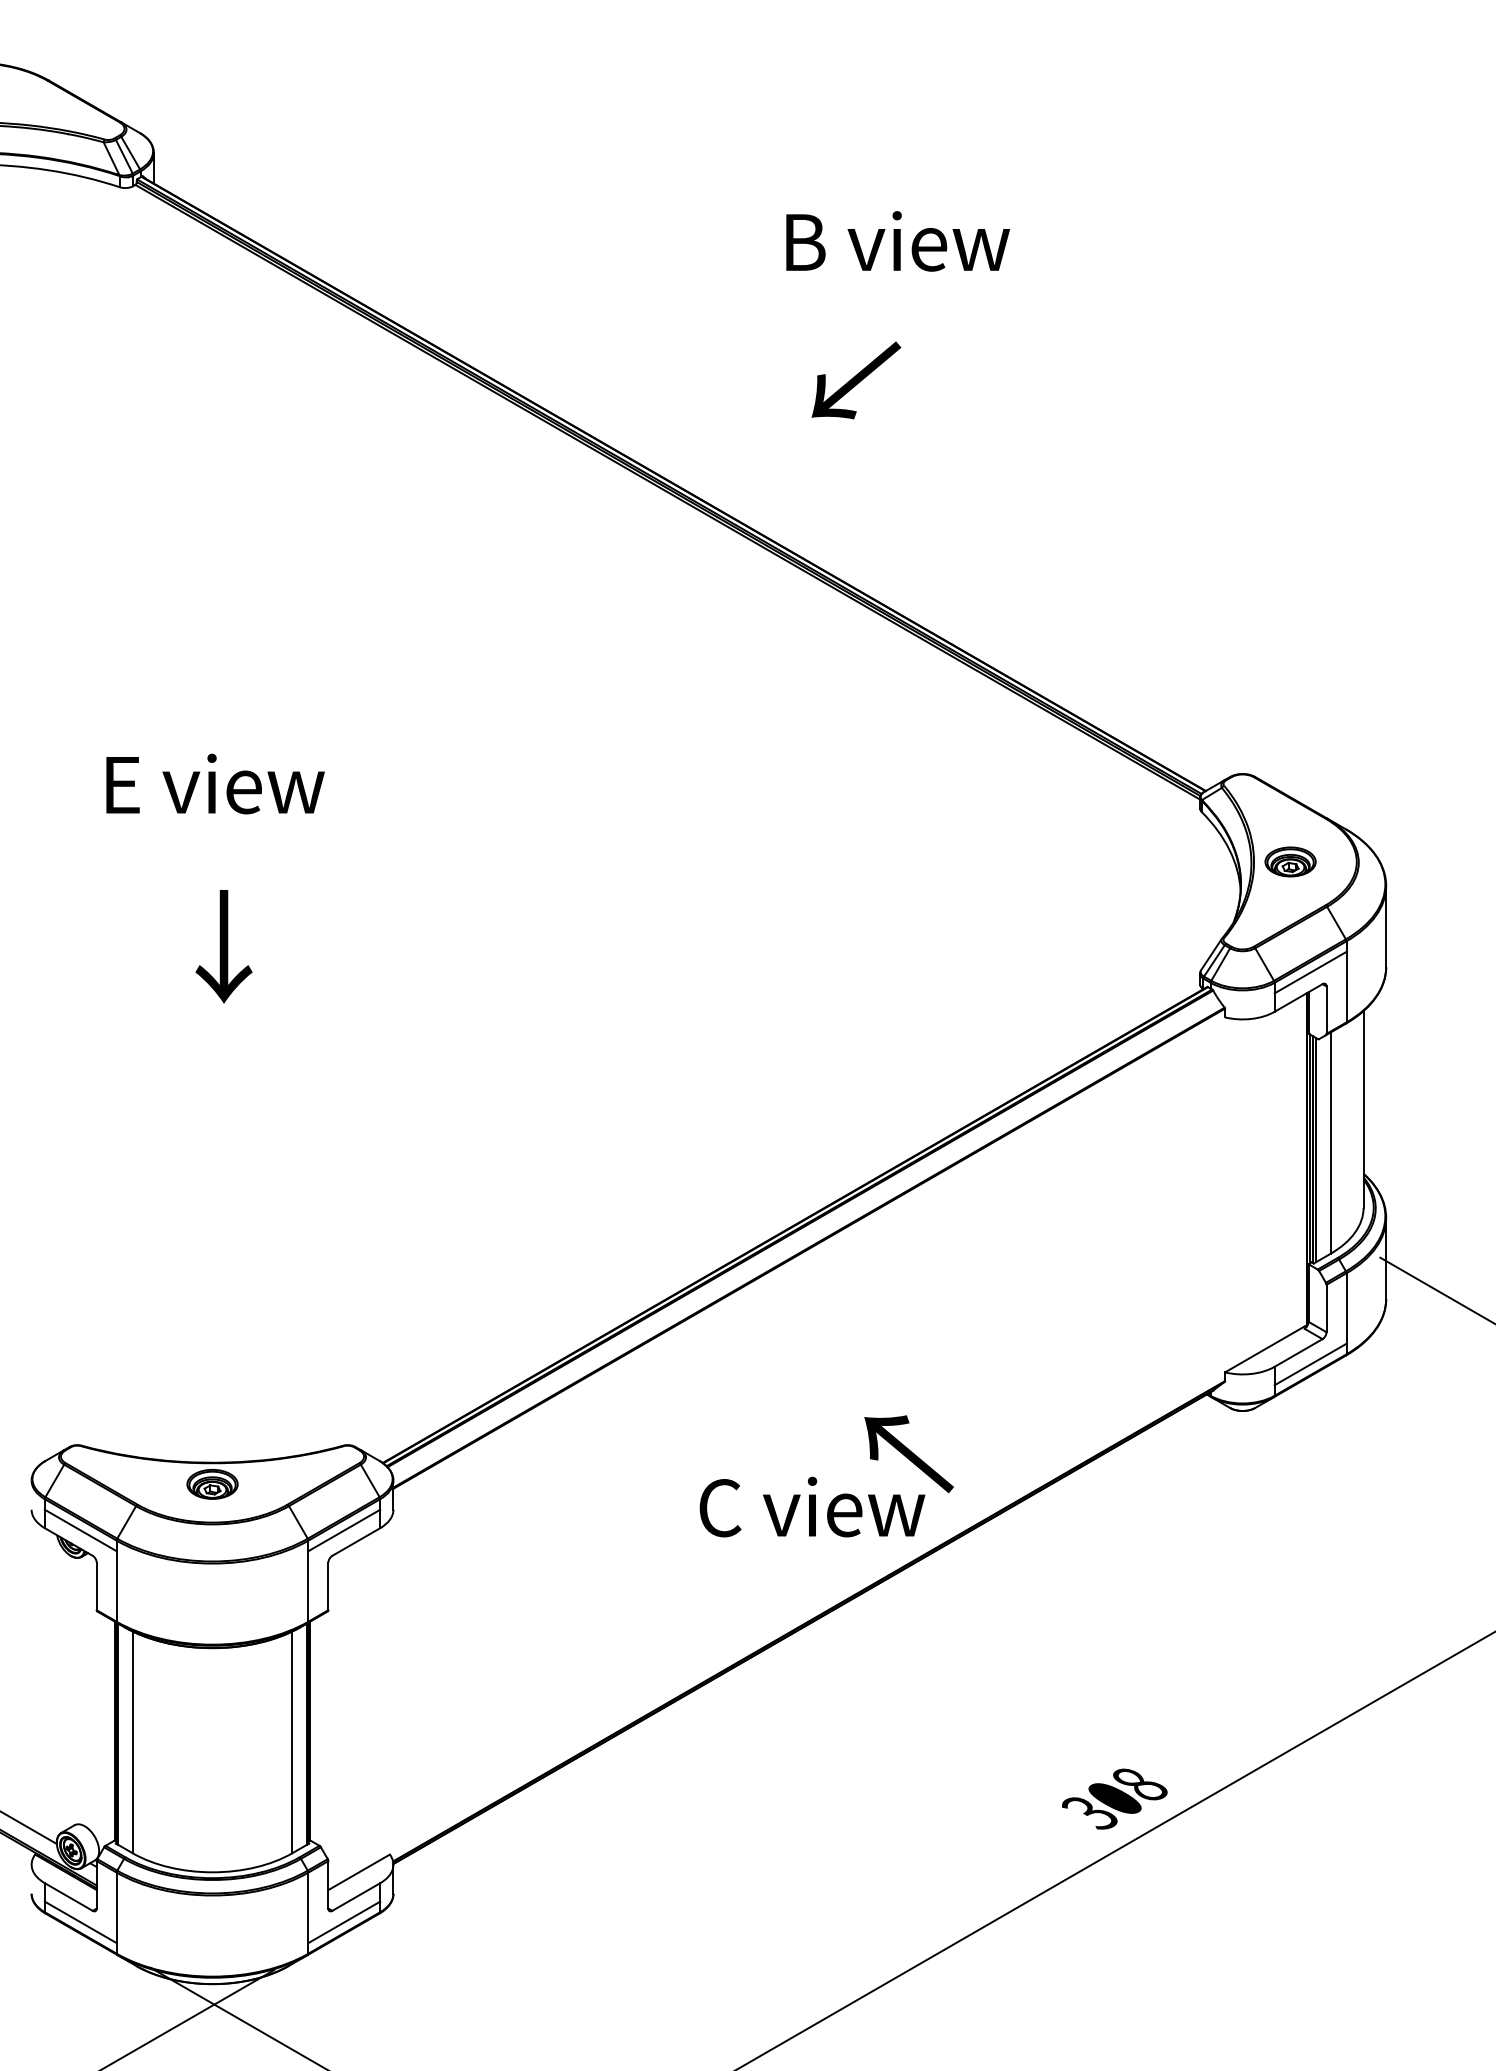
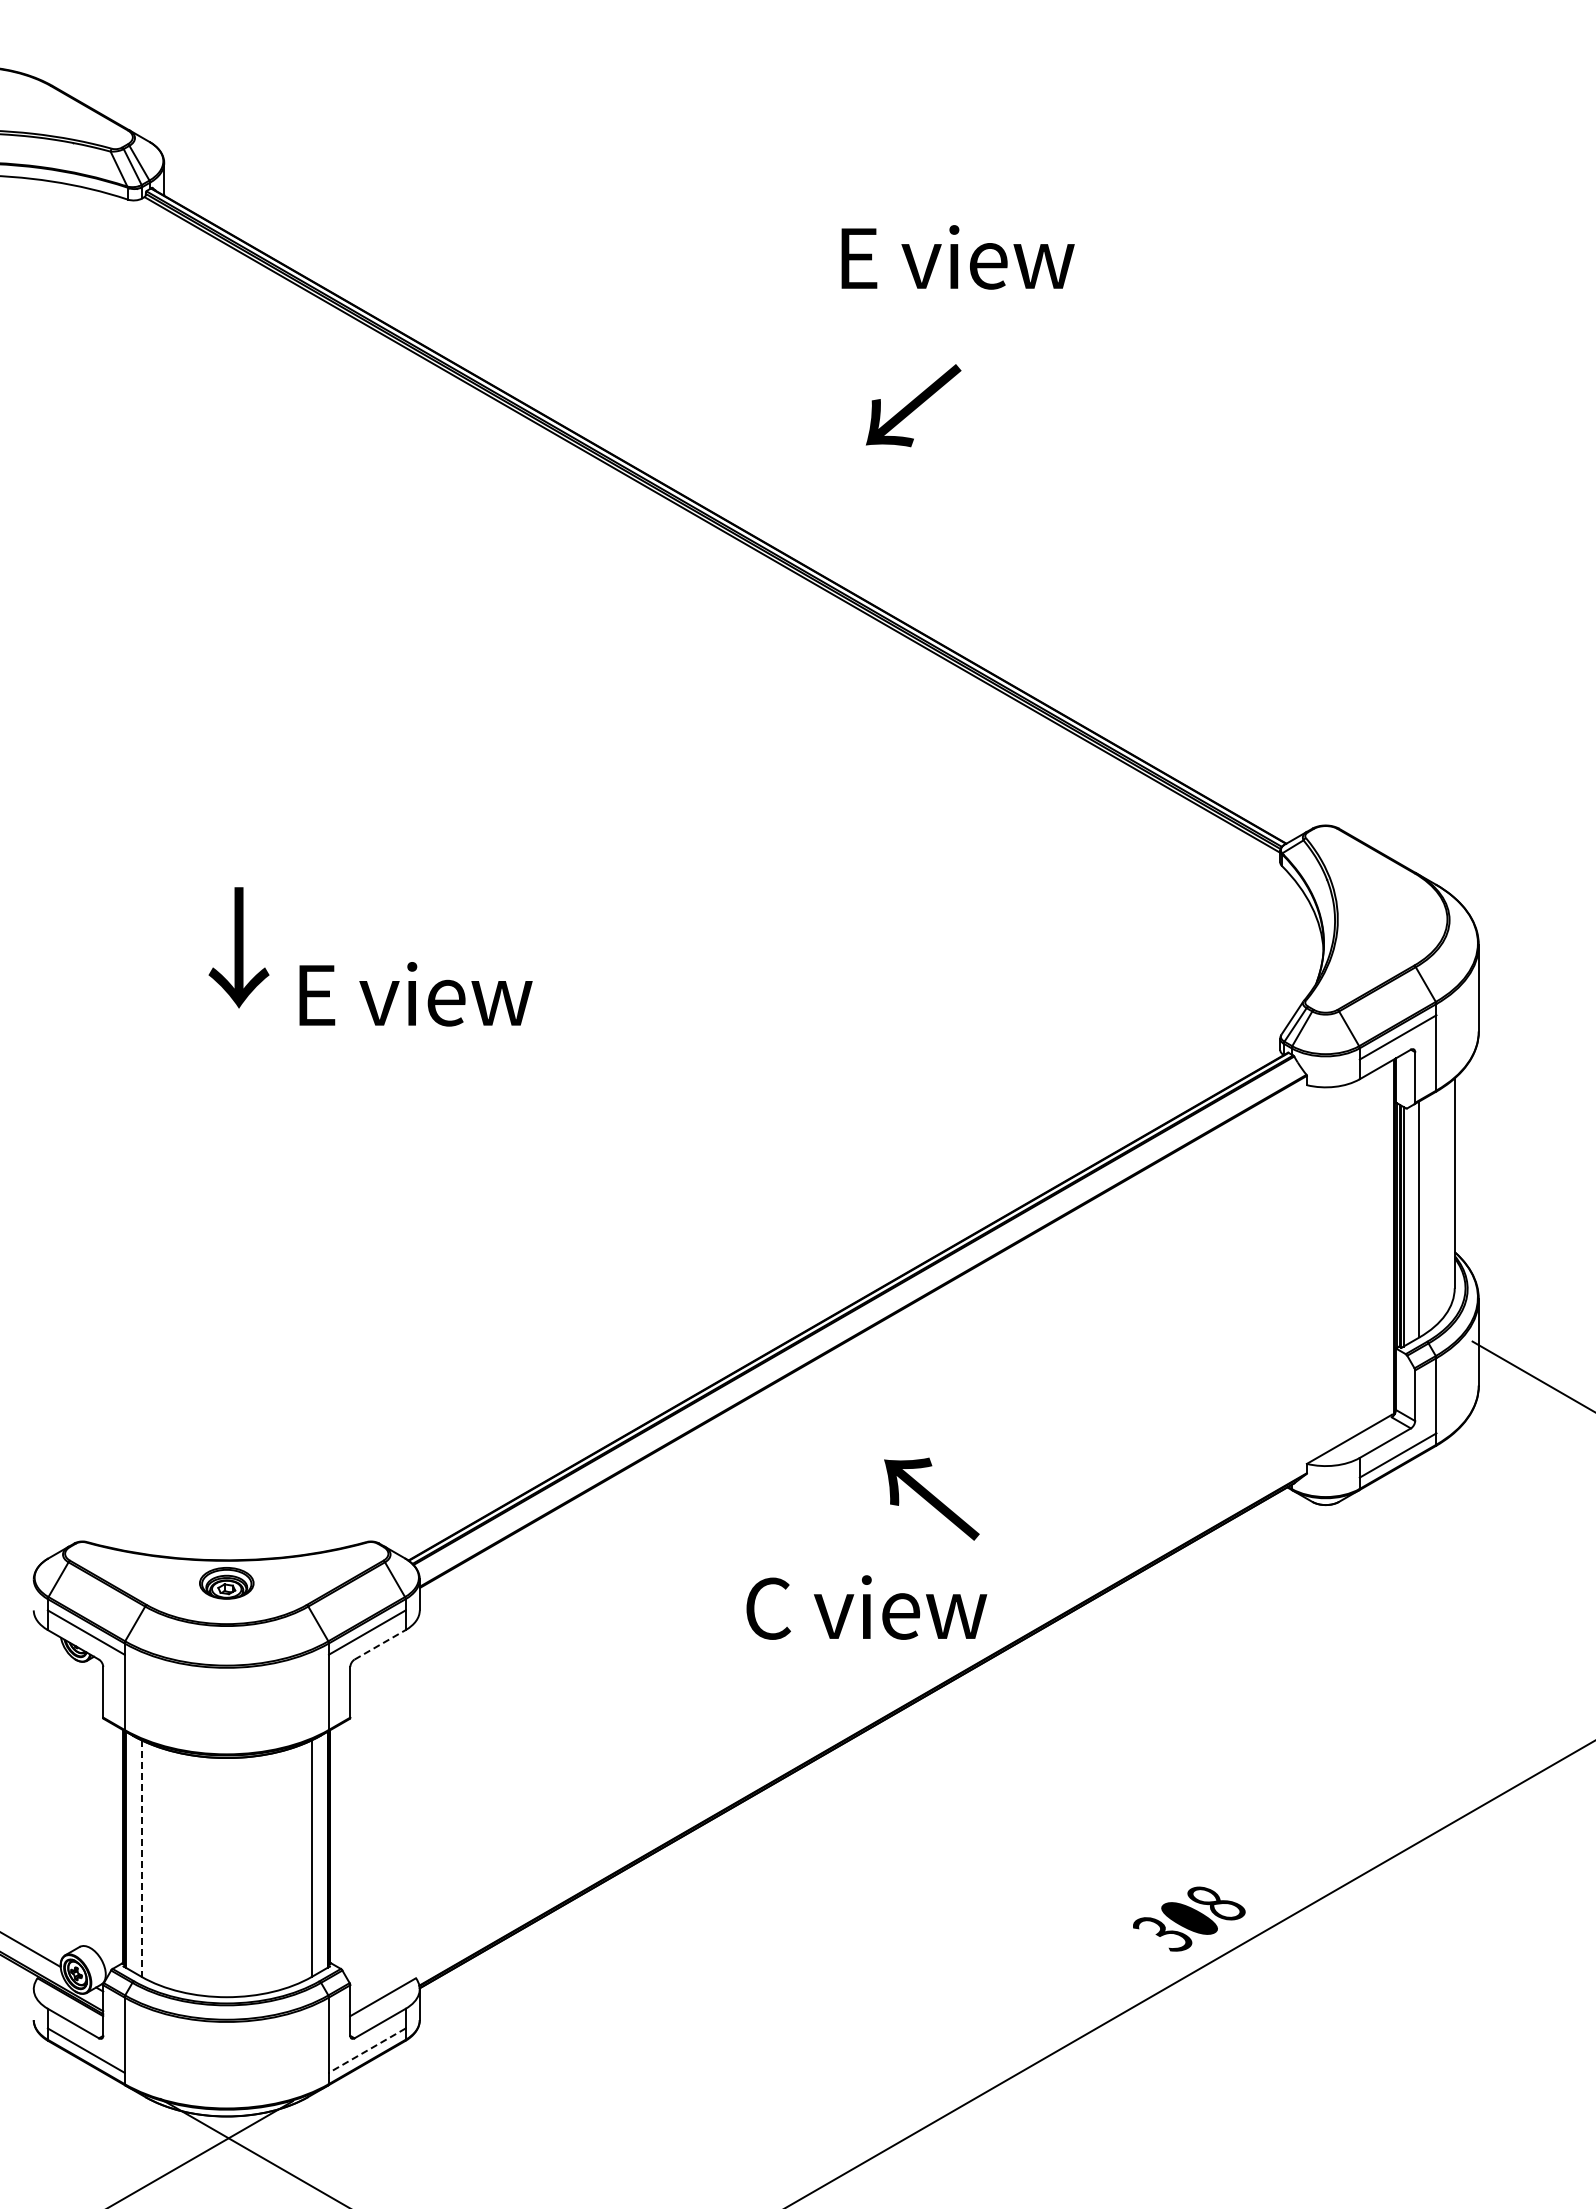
text: (897, 241) -> (957, 257), B view -> E view
text: (215, 784) -> (415, 994), moved
part: (1290, 862) -> (1376, 919), removed
text: (223, 946) -> (238, 947), moved
text: (908, 1453) -> (931, 1498), moved
line: (356, 1541) -> (380, 1644), solid -> dashed
line: (132, 1743) -> (141, 1859), solid -> dashed
line: (343, 1922) -> (366, 2050), solid -> dashed

